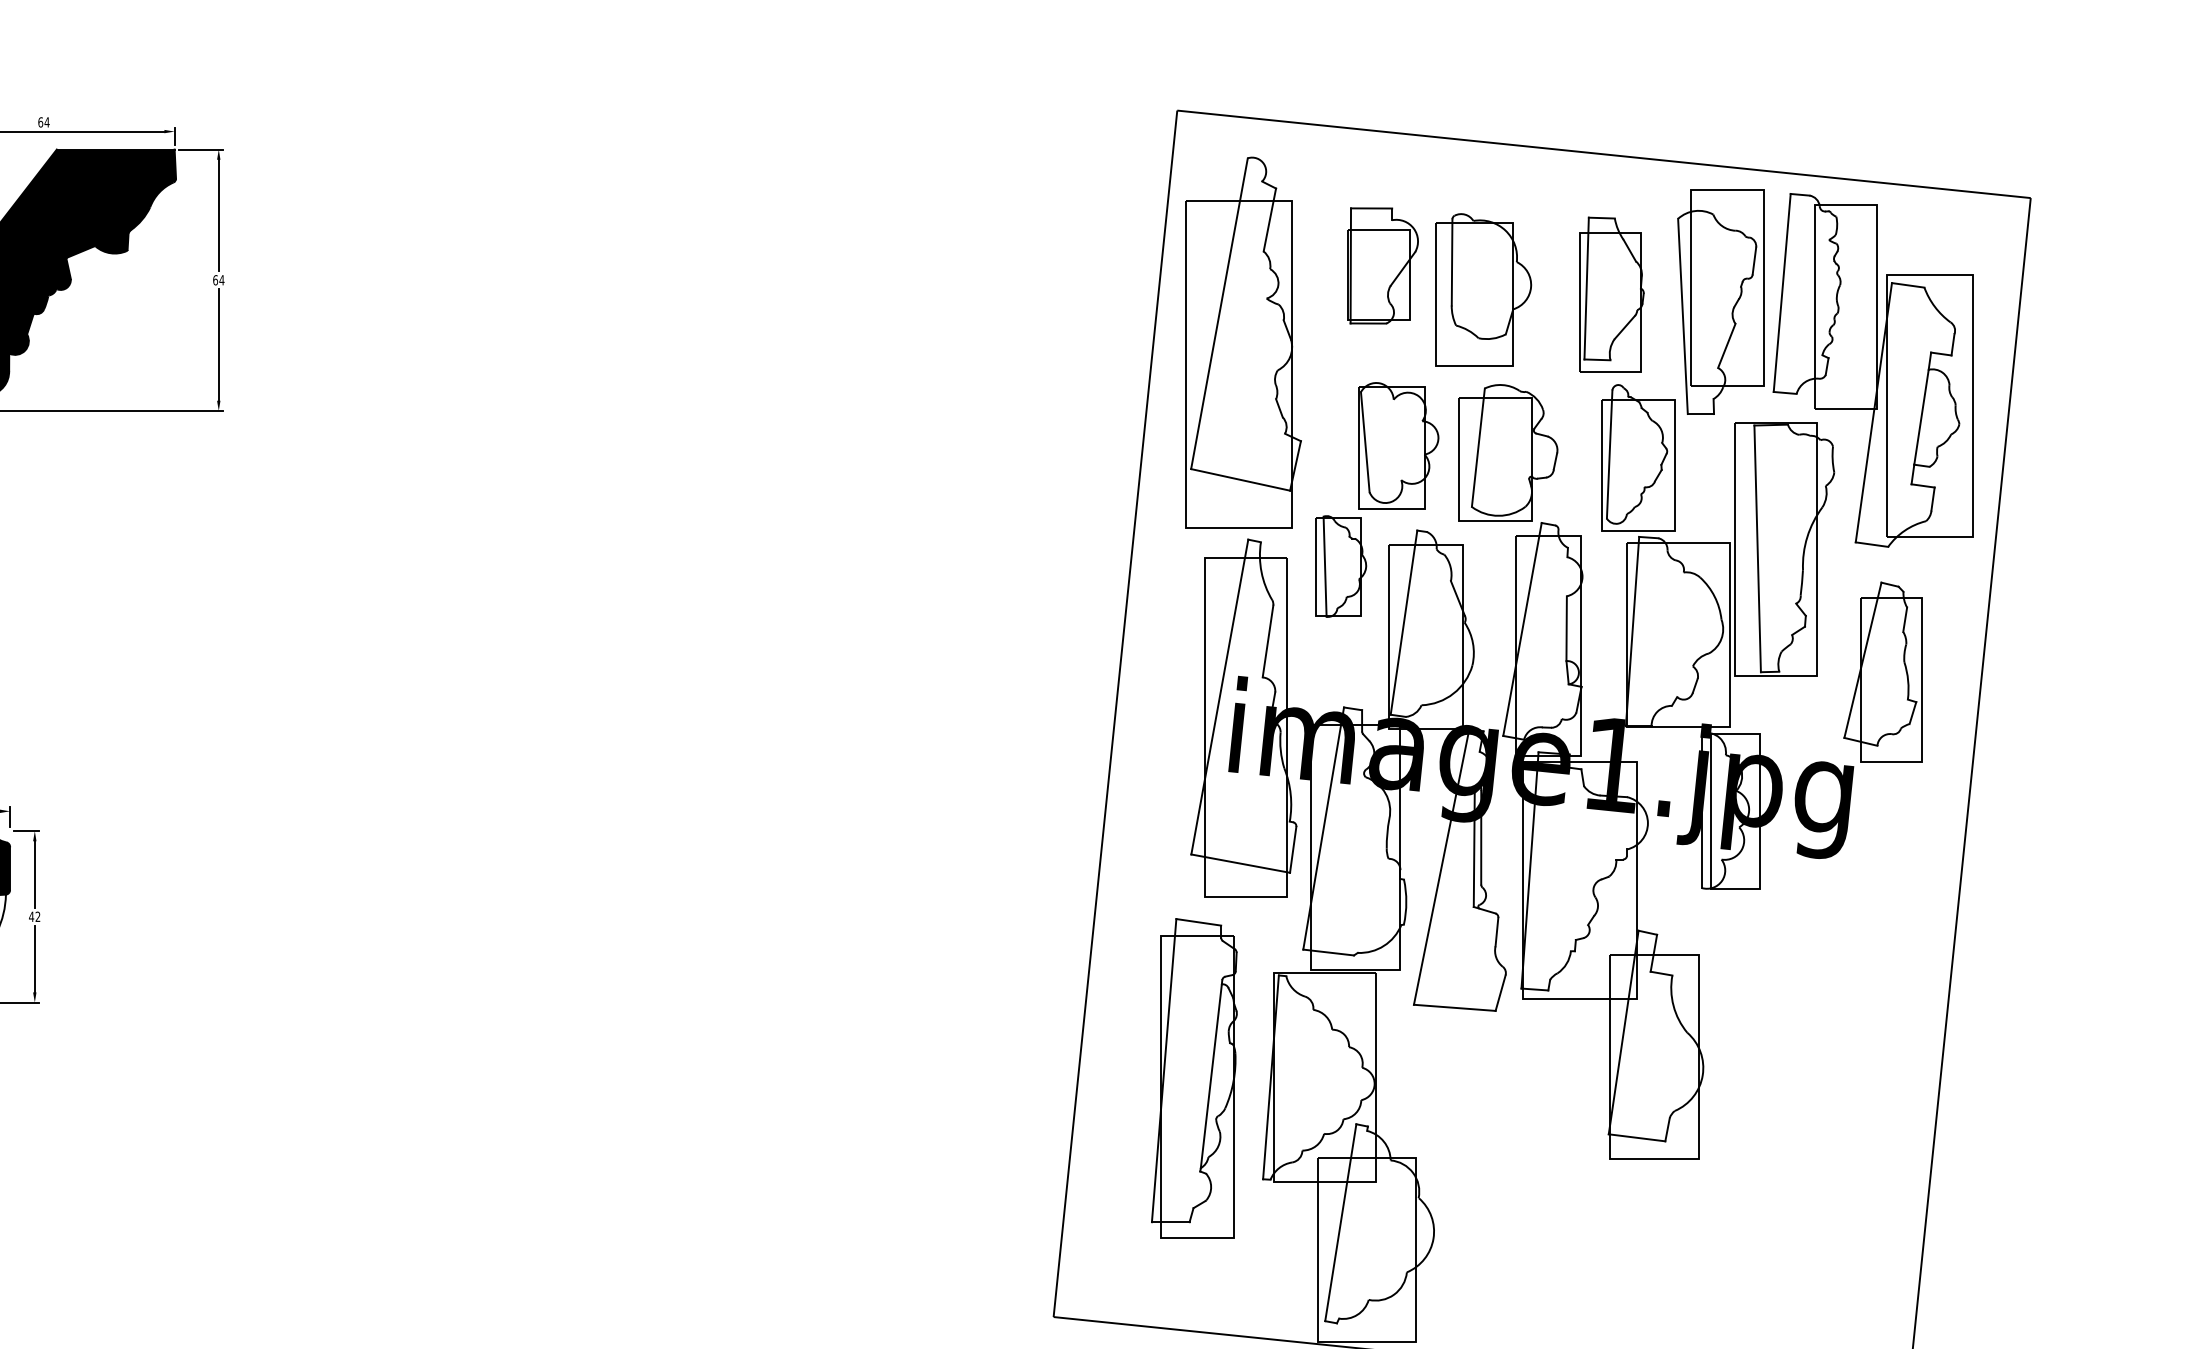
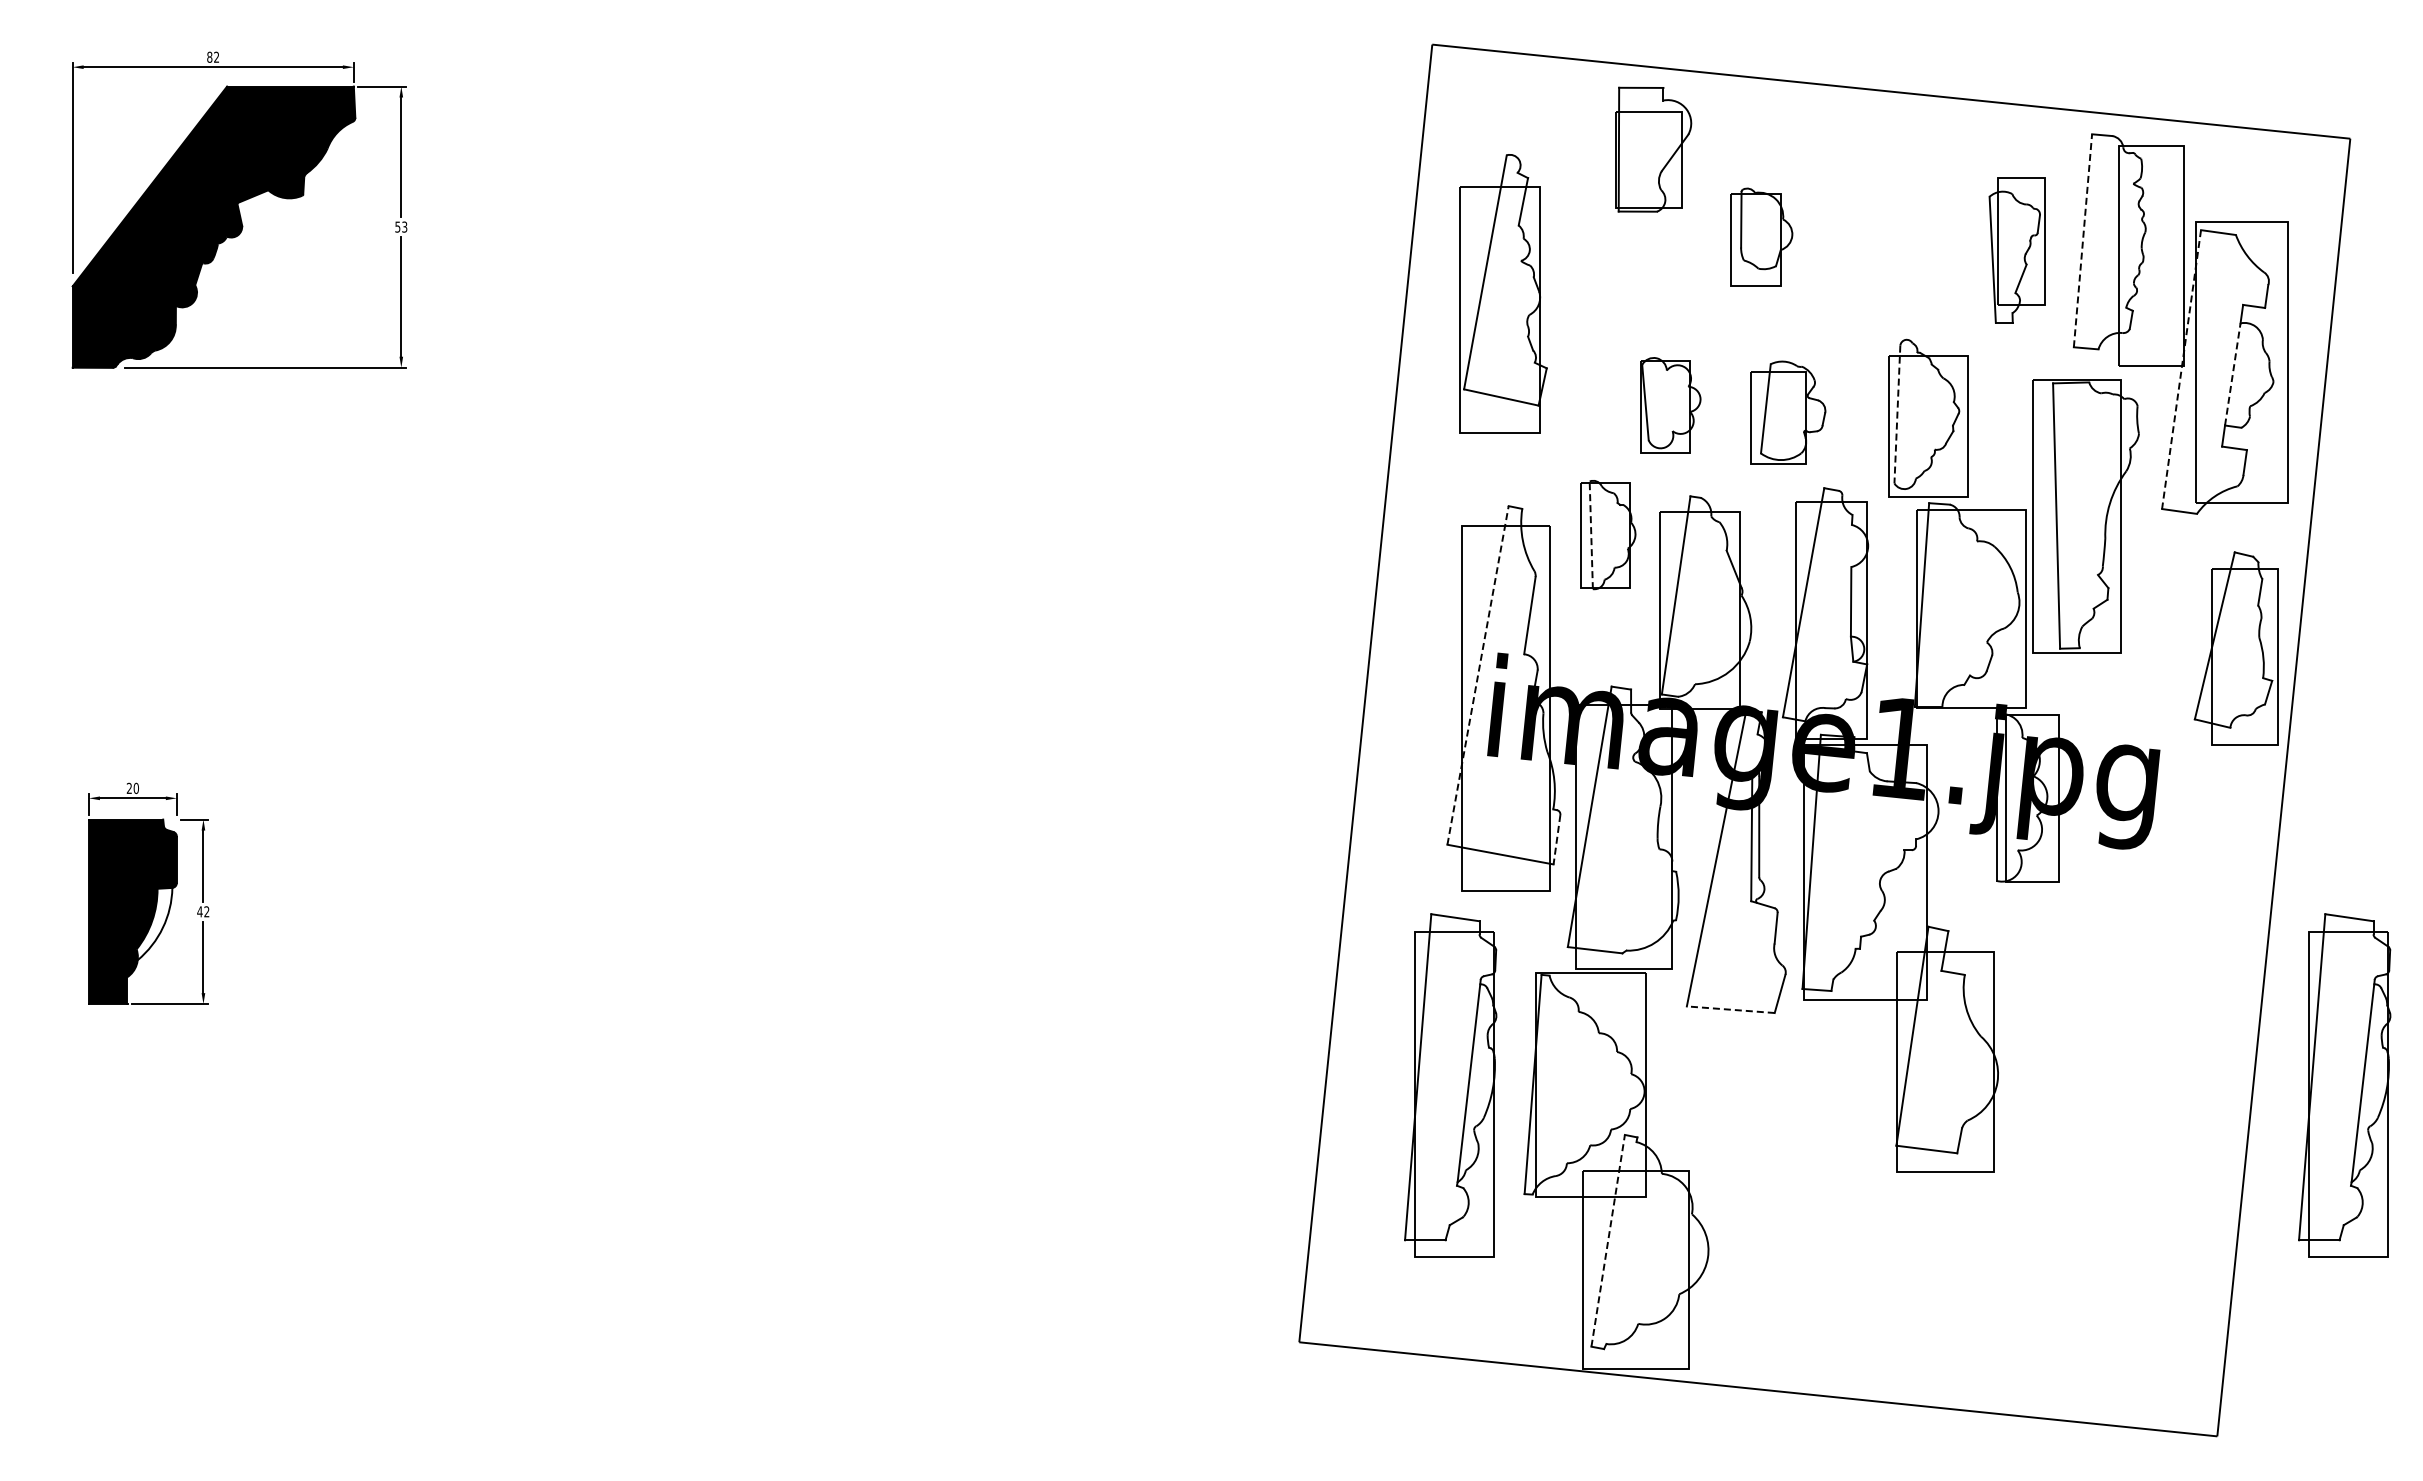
text: (44, 121) -> (213, 56), 64 -> 82
part: (1382, 265) -> (1653, 149), moved
text: (218, 279) -> (401, 226), 64 -> 53
part: (1483, 289) -> (1761, 237), size x0.6
line: (1781, 292) -> (2082, 240), solid -> dashed
part: (1611, 293) -> (1899, 241), removed
part: (1721, 302) -> (2017, 250), size x0.6
part: (1243, 341) -> (1503, 293), size x0.7
line: (1873, 412) -> (2181, 369), solid -> dashed
line: (1921, 417) -> (2232, 374), solid -> dashed
part: (1398, 446) -> (1670, 405), size x0.7
part: (1508, 452) -> (1788, 412), size x0.7
line: (1609, 454) -> (1897, 414), solid -> dashed
line: (1325, 566) -> (1591, 535), solid -> dashed
part: (1882, 672) -> (2235, 648), moved
line: (1220, 696) -> (1478, 674), solid -> dashed
line: (1292, 849) -> (1556, 839), solid -> dashed
line: (1454, 1007) -> (1730, 1009), solid -> dashed
part: (2025, 1078) -> (2344, 1085), added
line: (1341, 1222) -> (1608, 1240), solid -> dashed

